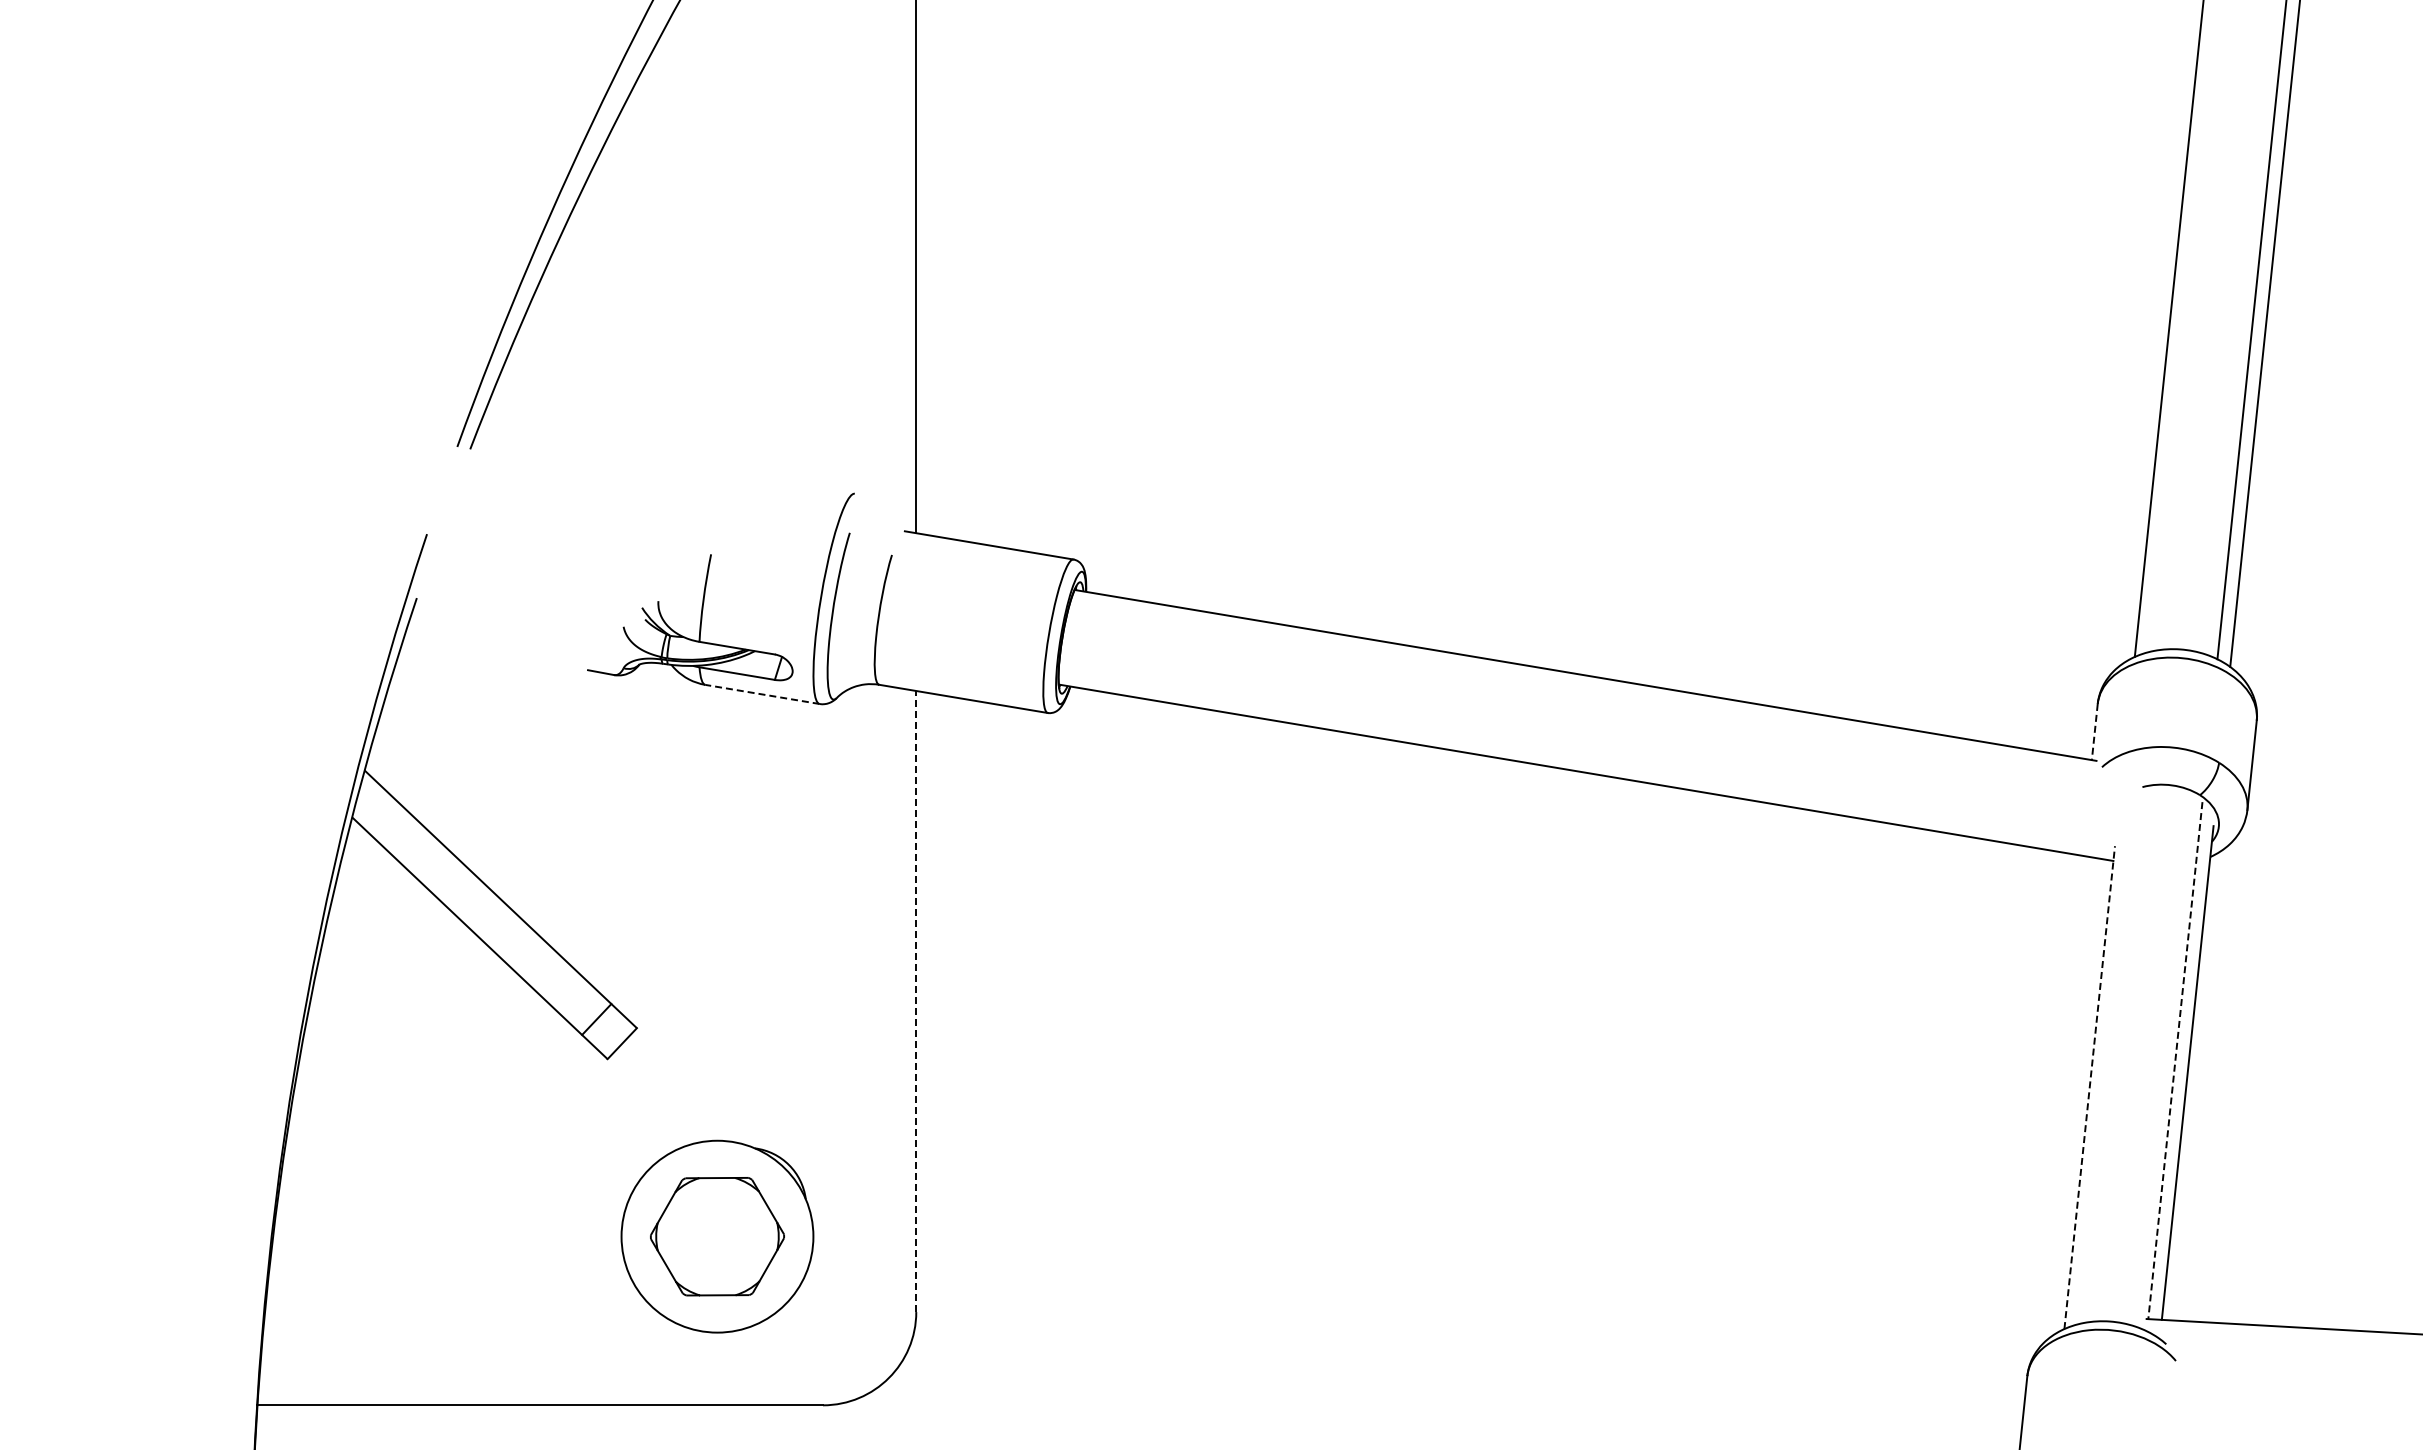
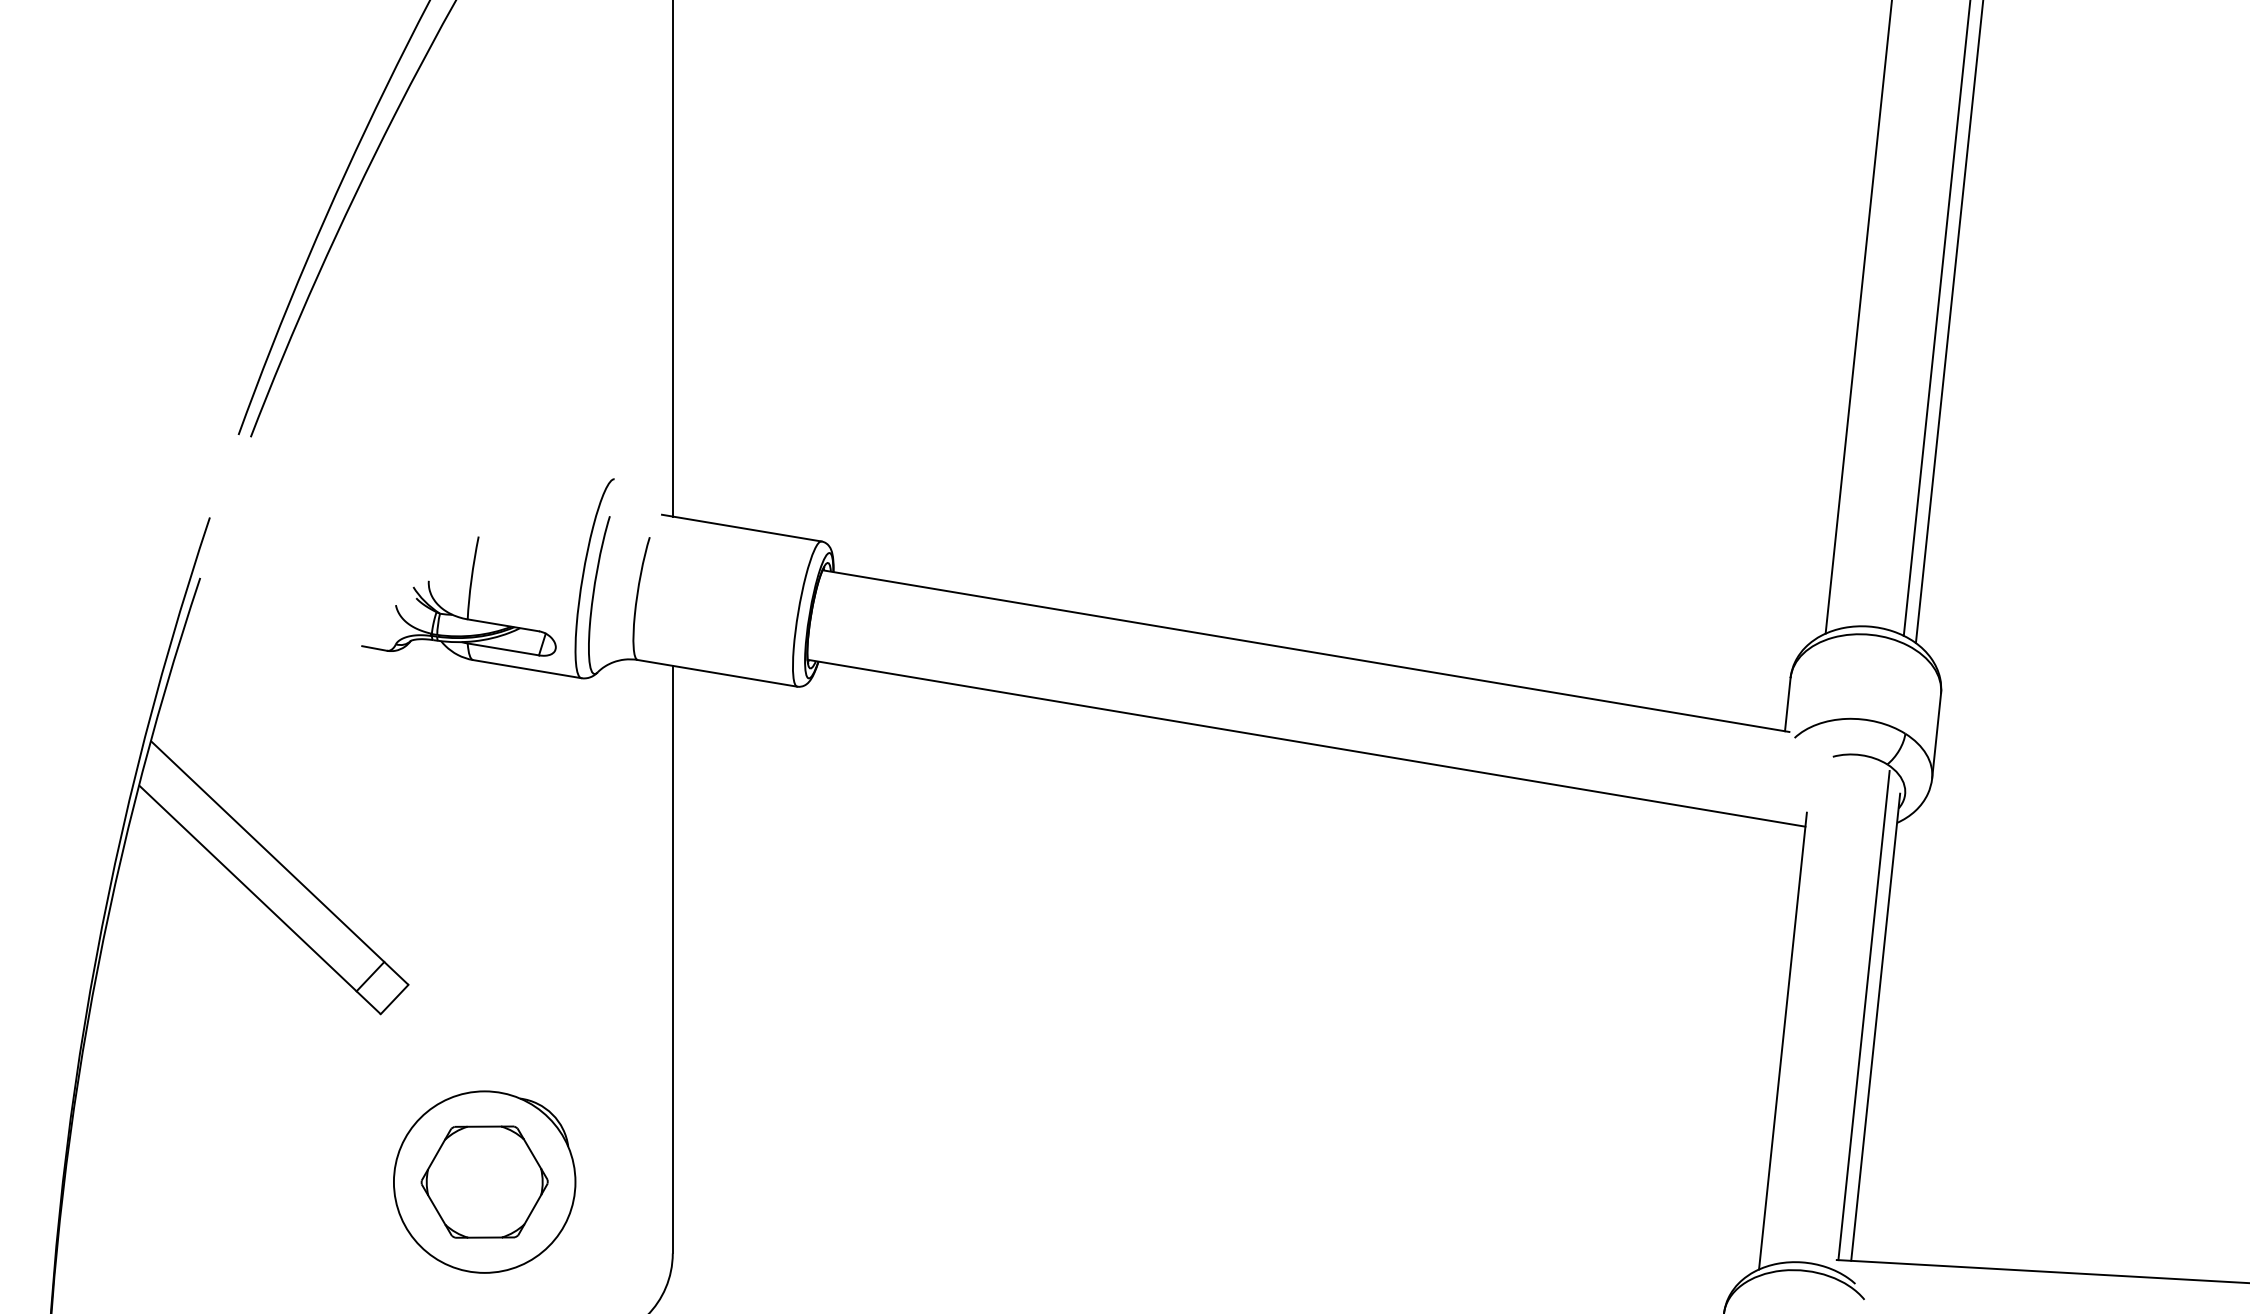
line: (762, 694) -> (527, 669), dashed -> solid
line: (2094, 732) -> (1787, 705), dashed -> solid
line: (916, 1001) -> (672, 959), dashed -> solid
line: (2175, 1060) -> (1864, 1015), dashed -> solid
line: (2089, 1087) -> (1782, 1040), dashed -> solid

